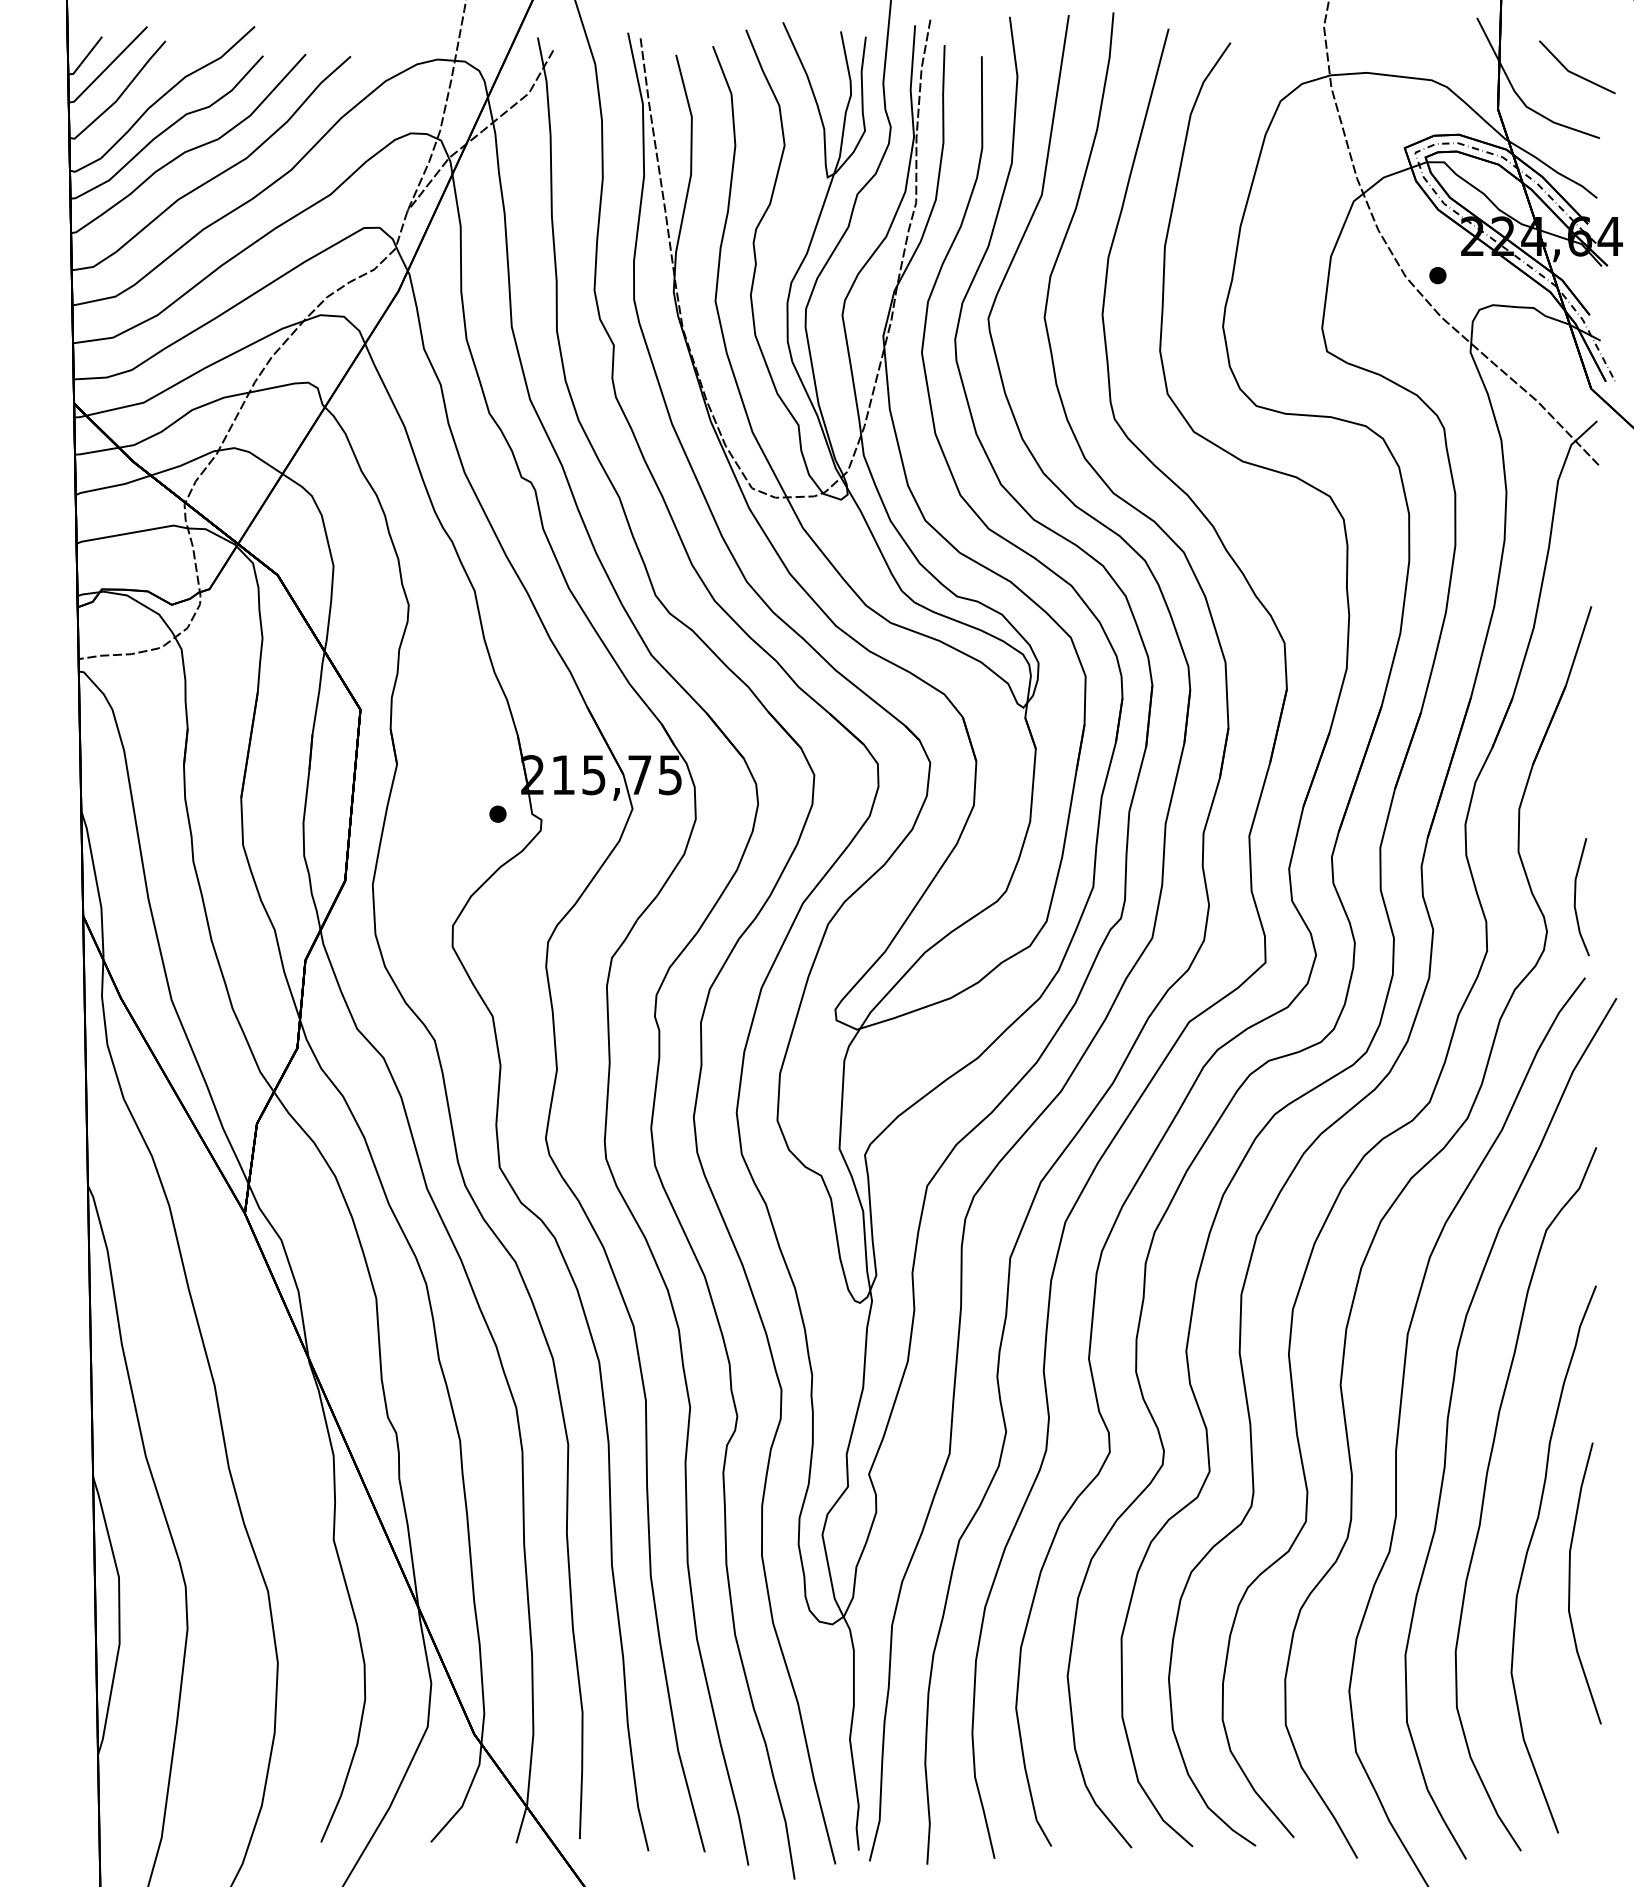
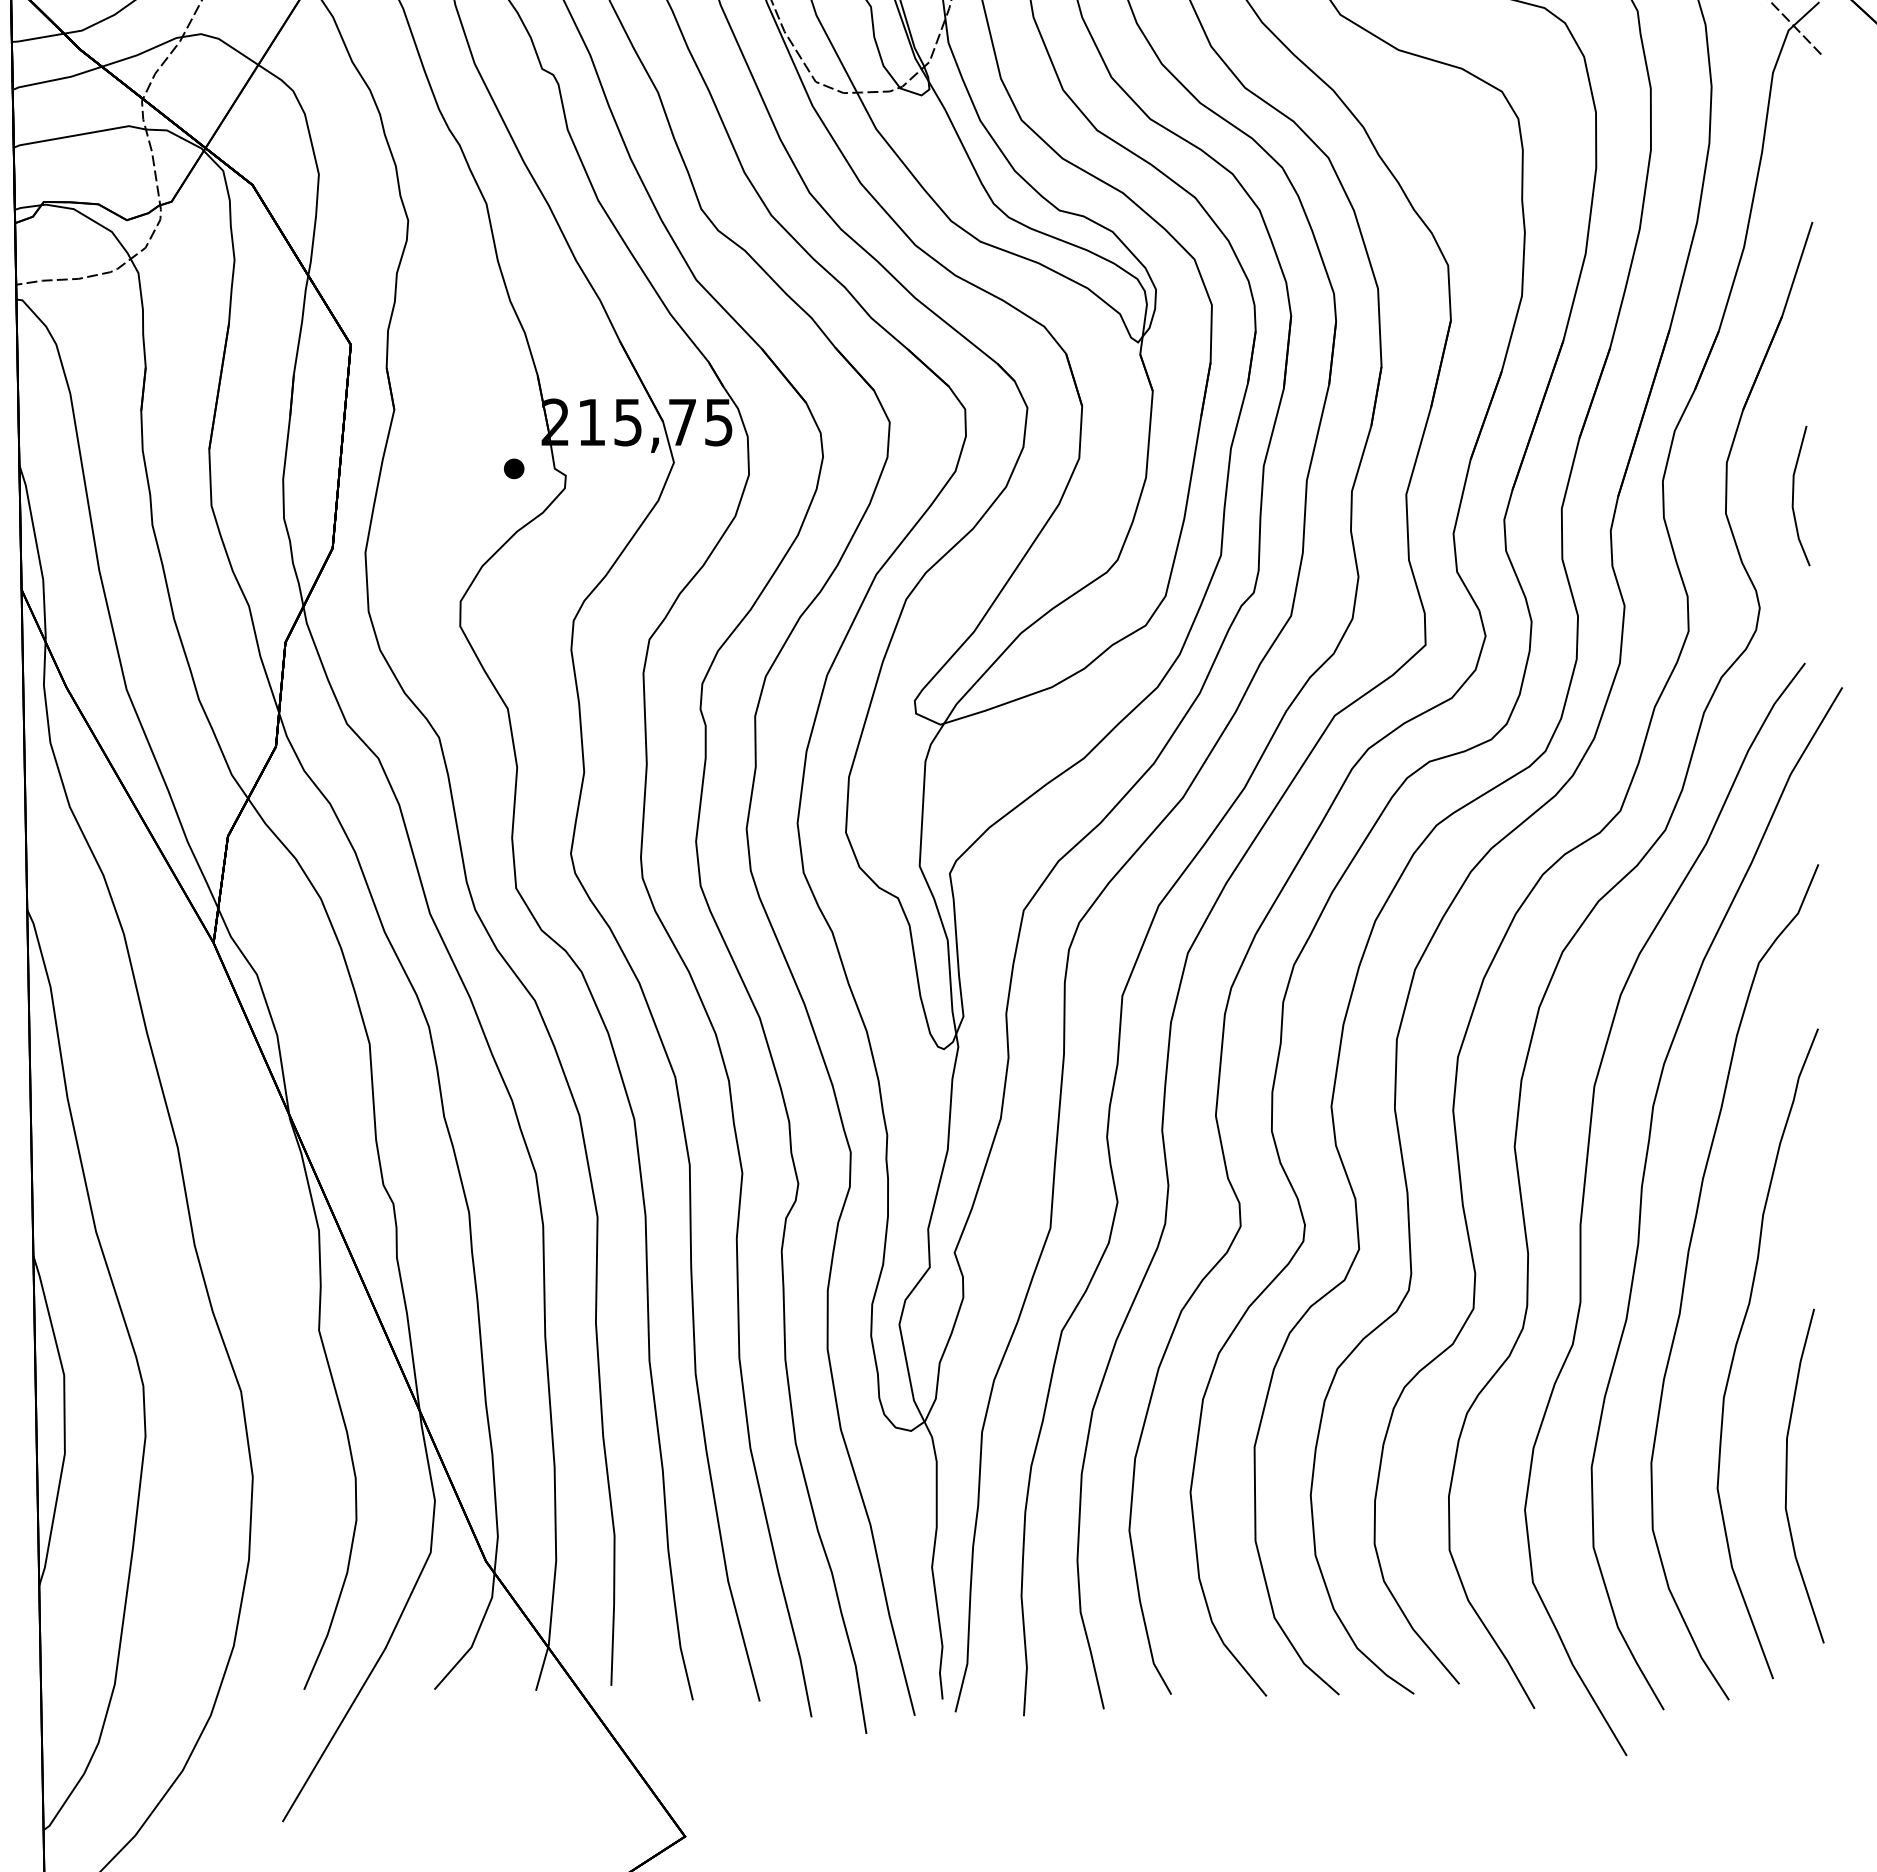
line: (1575, 897) -> (1793, 496), moved
curve: (1570, 1583) -> (1787, 1476), moved

